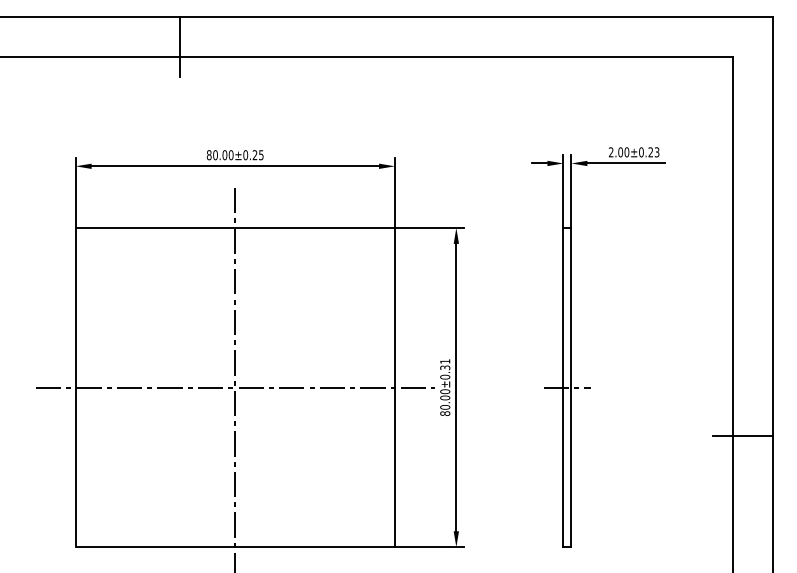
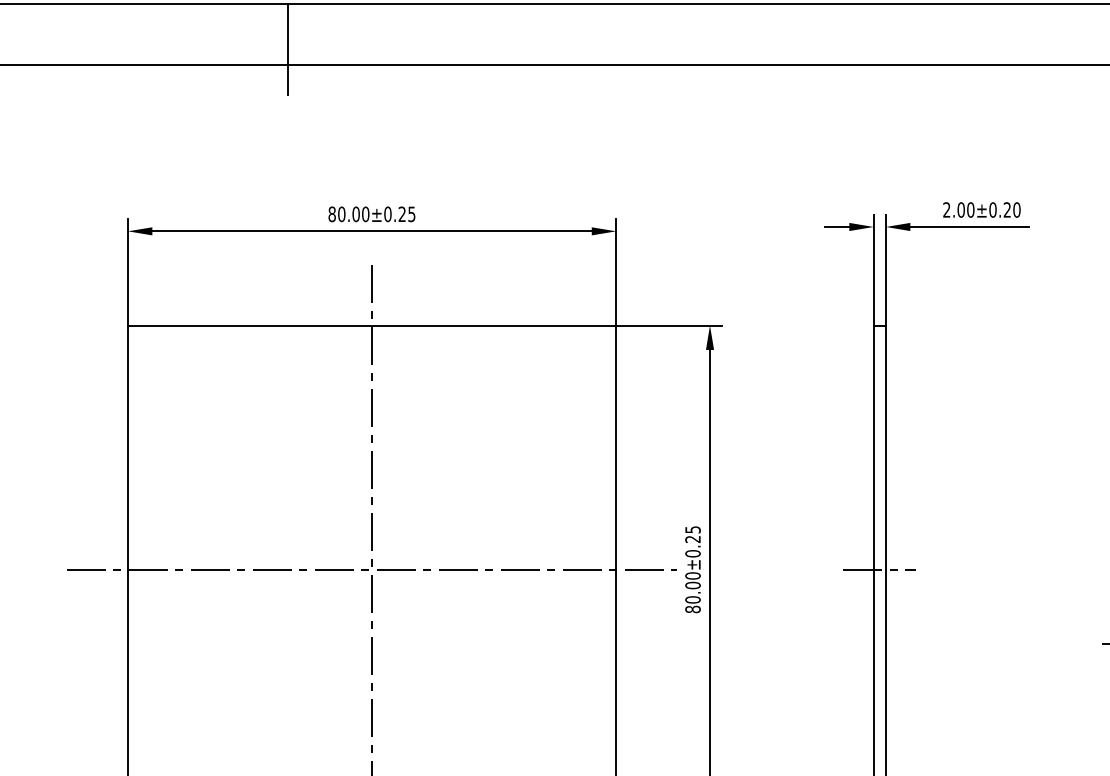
text: (656, 152) -> (1016, 210), 2.00±0.23 -> 2.00±0.20
text: (445, 364) -> (693, 534), 80.00±0.31 -> 80.00±0.25

